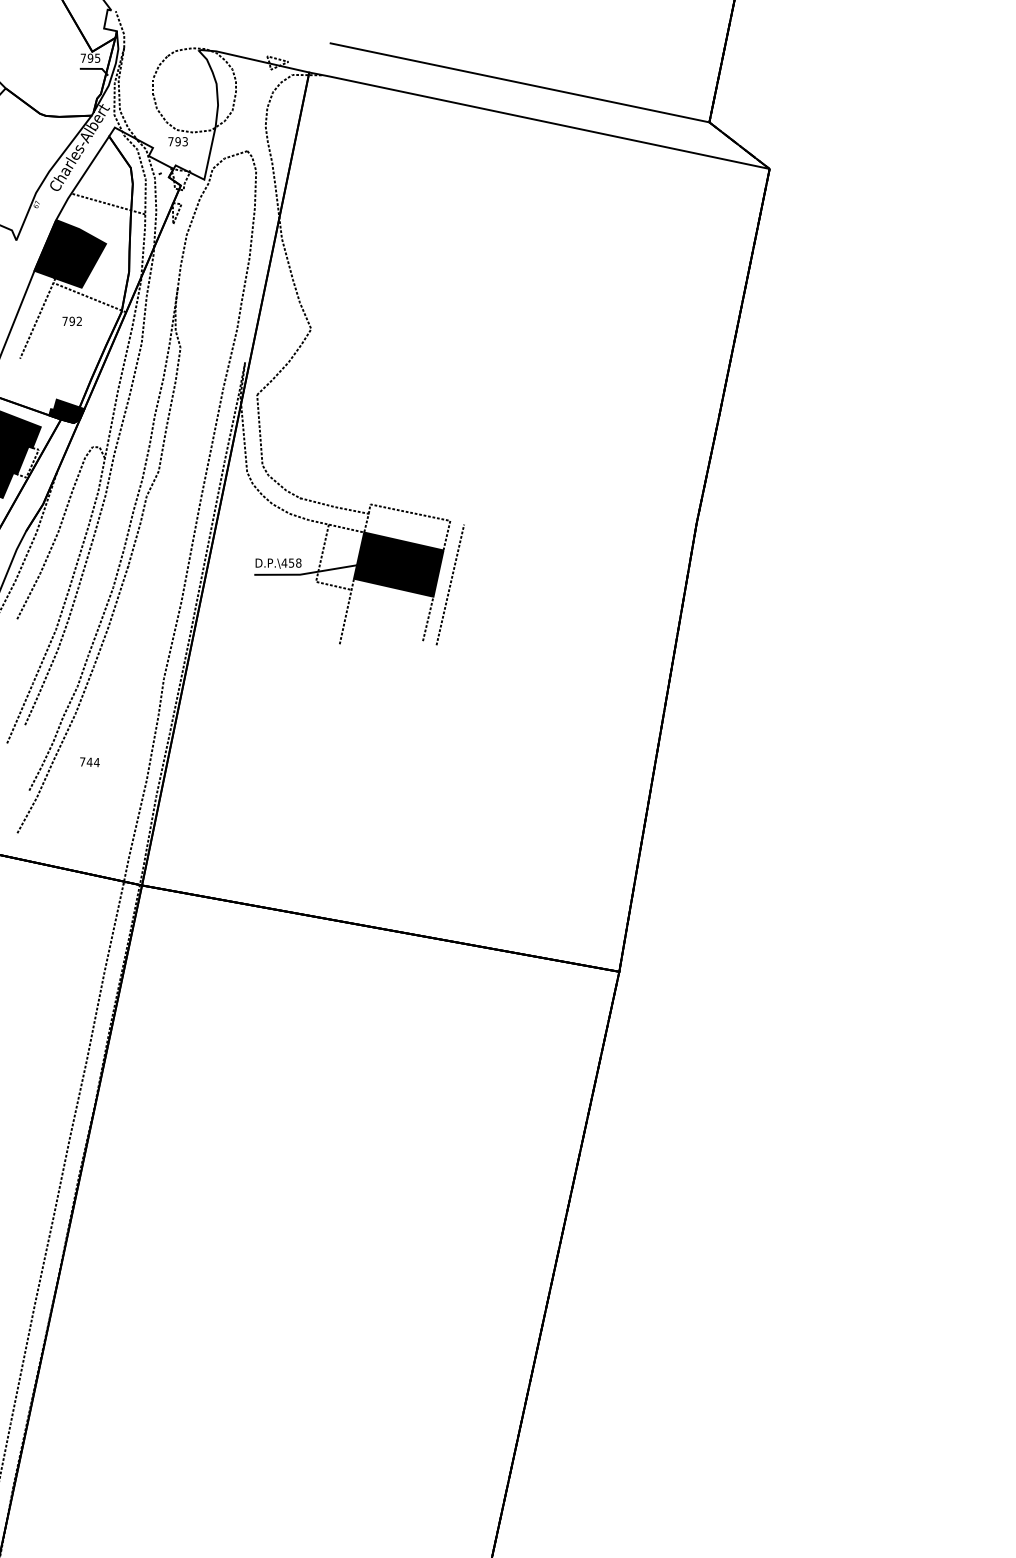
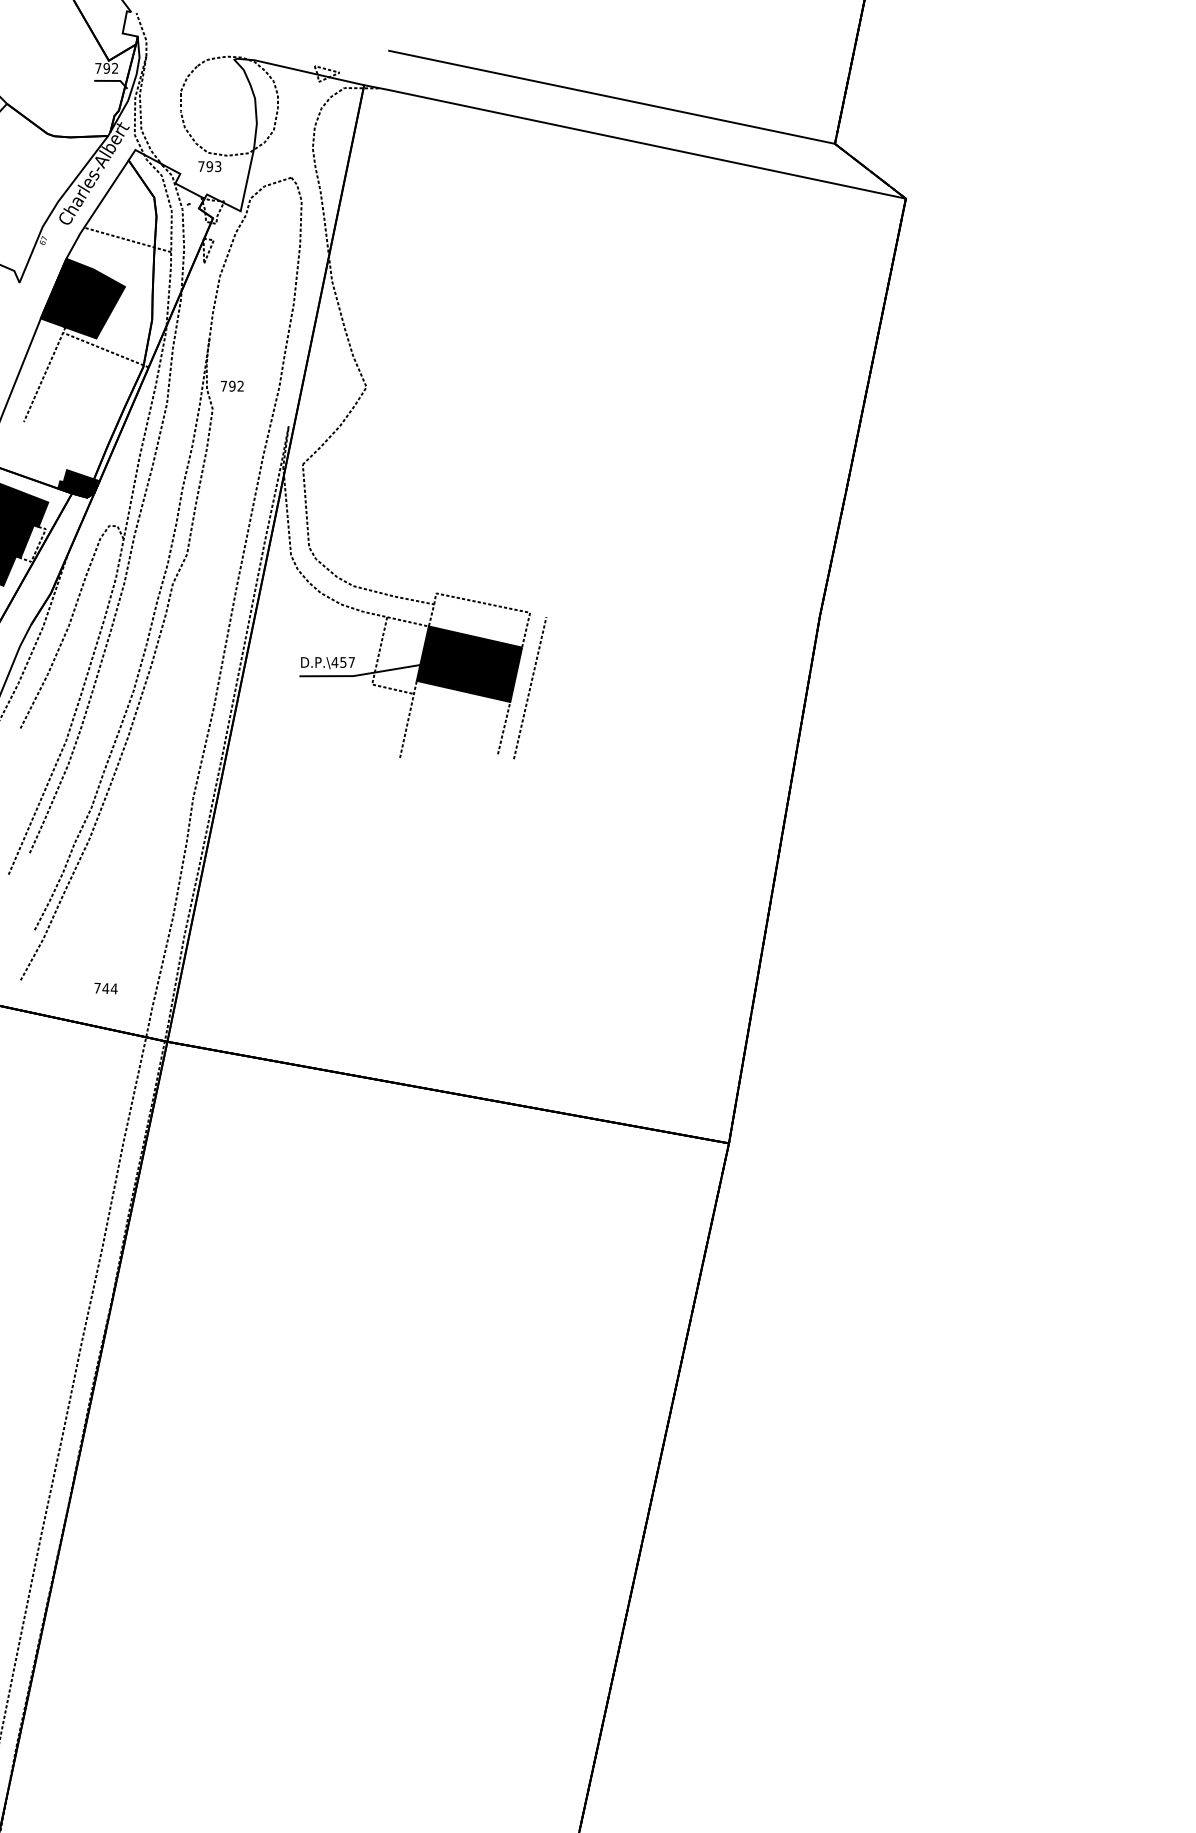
text: (97, 57) -> (114, 67), 795 -> 792
text: (71, 320) -> (231, 385), moved
text: (298, 562) -> (351, 661), D.P.\458 -> D.P.\457
text: (89, 761) -> (105, 987), moved

